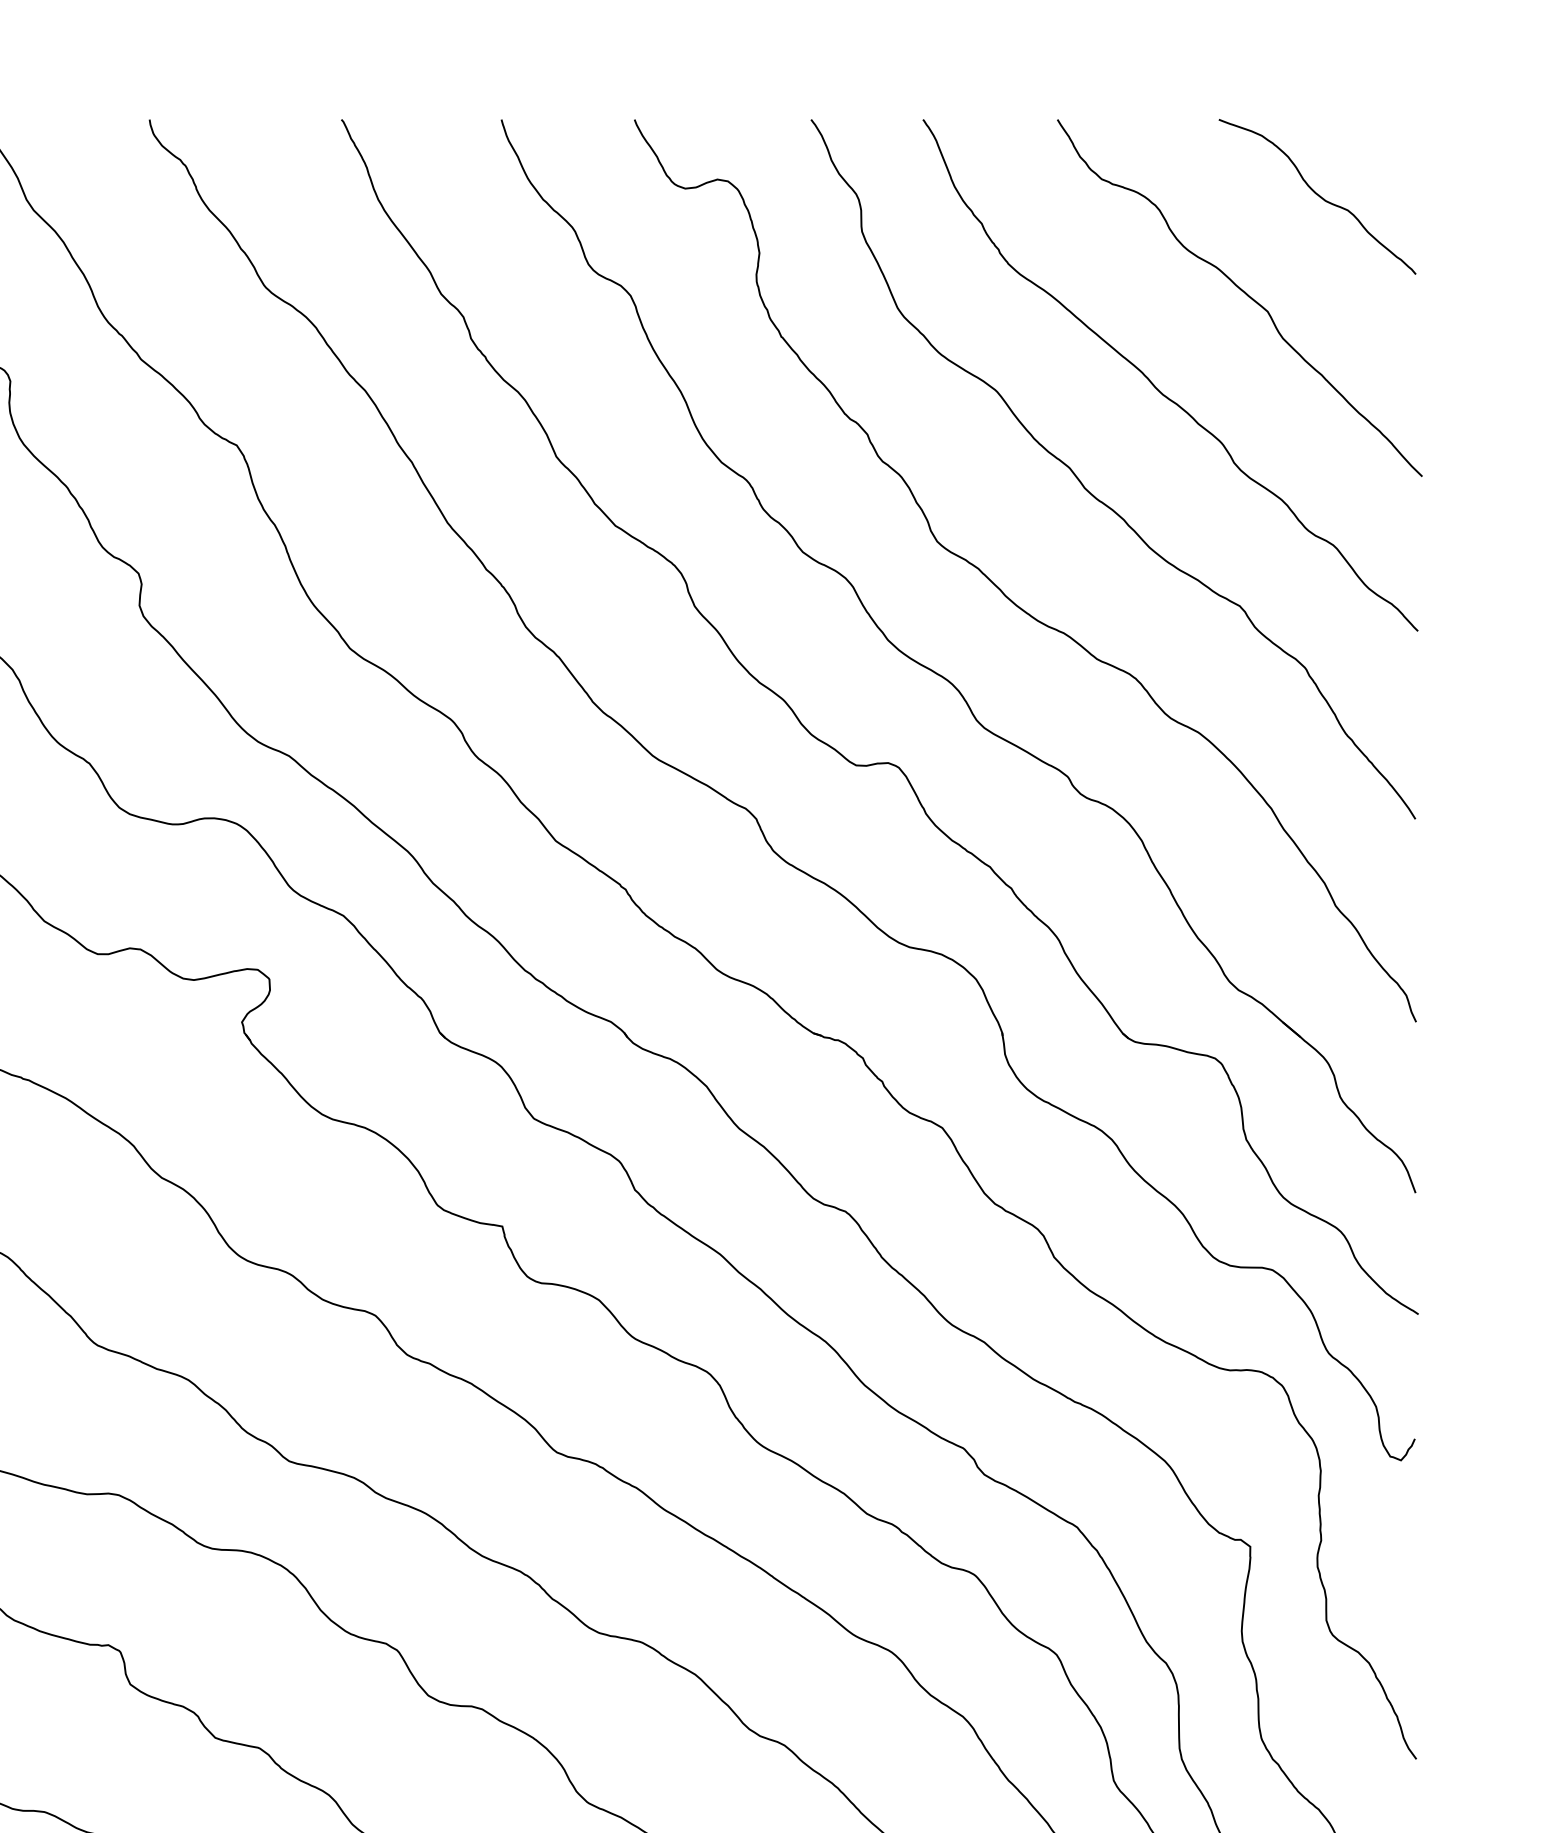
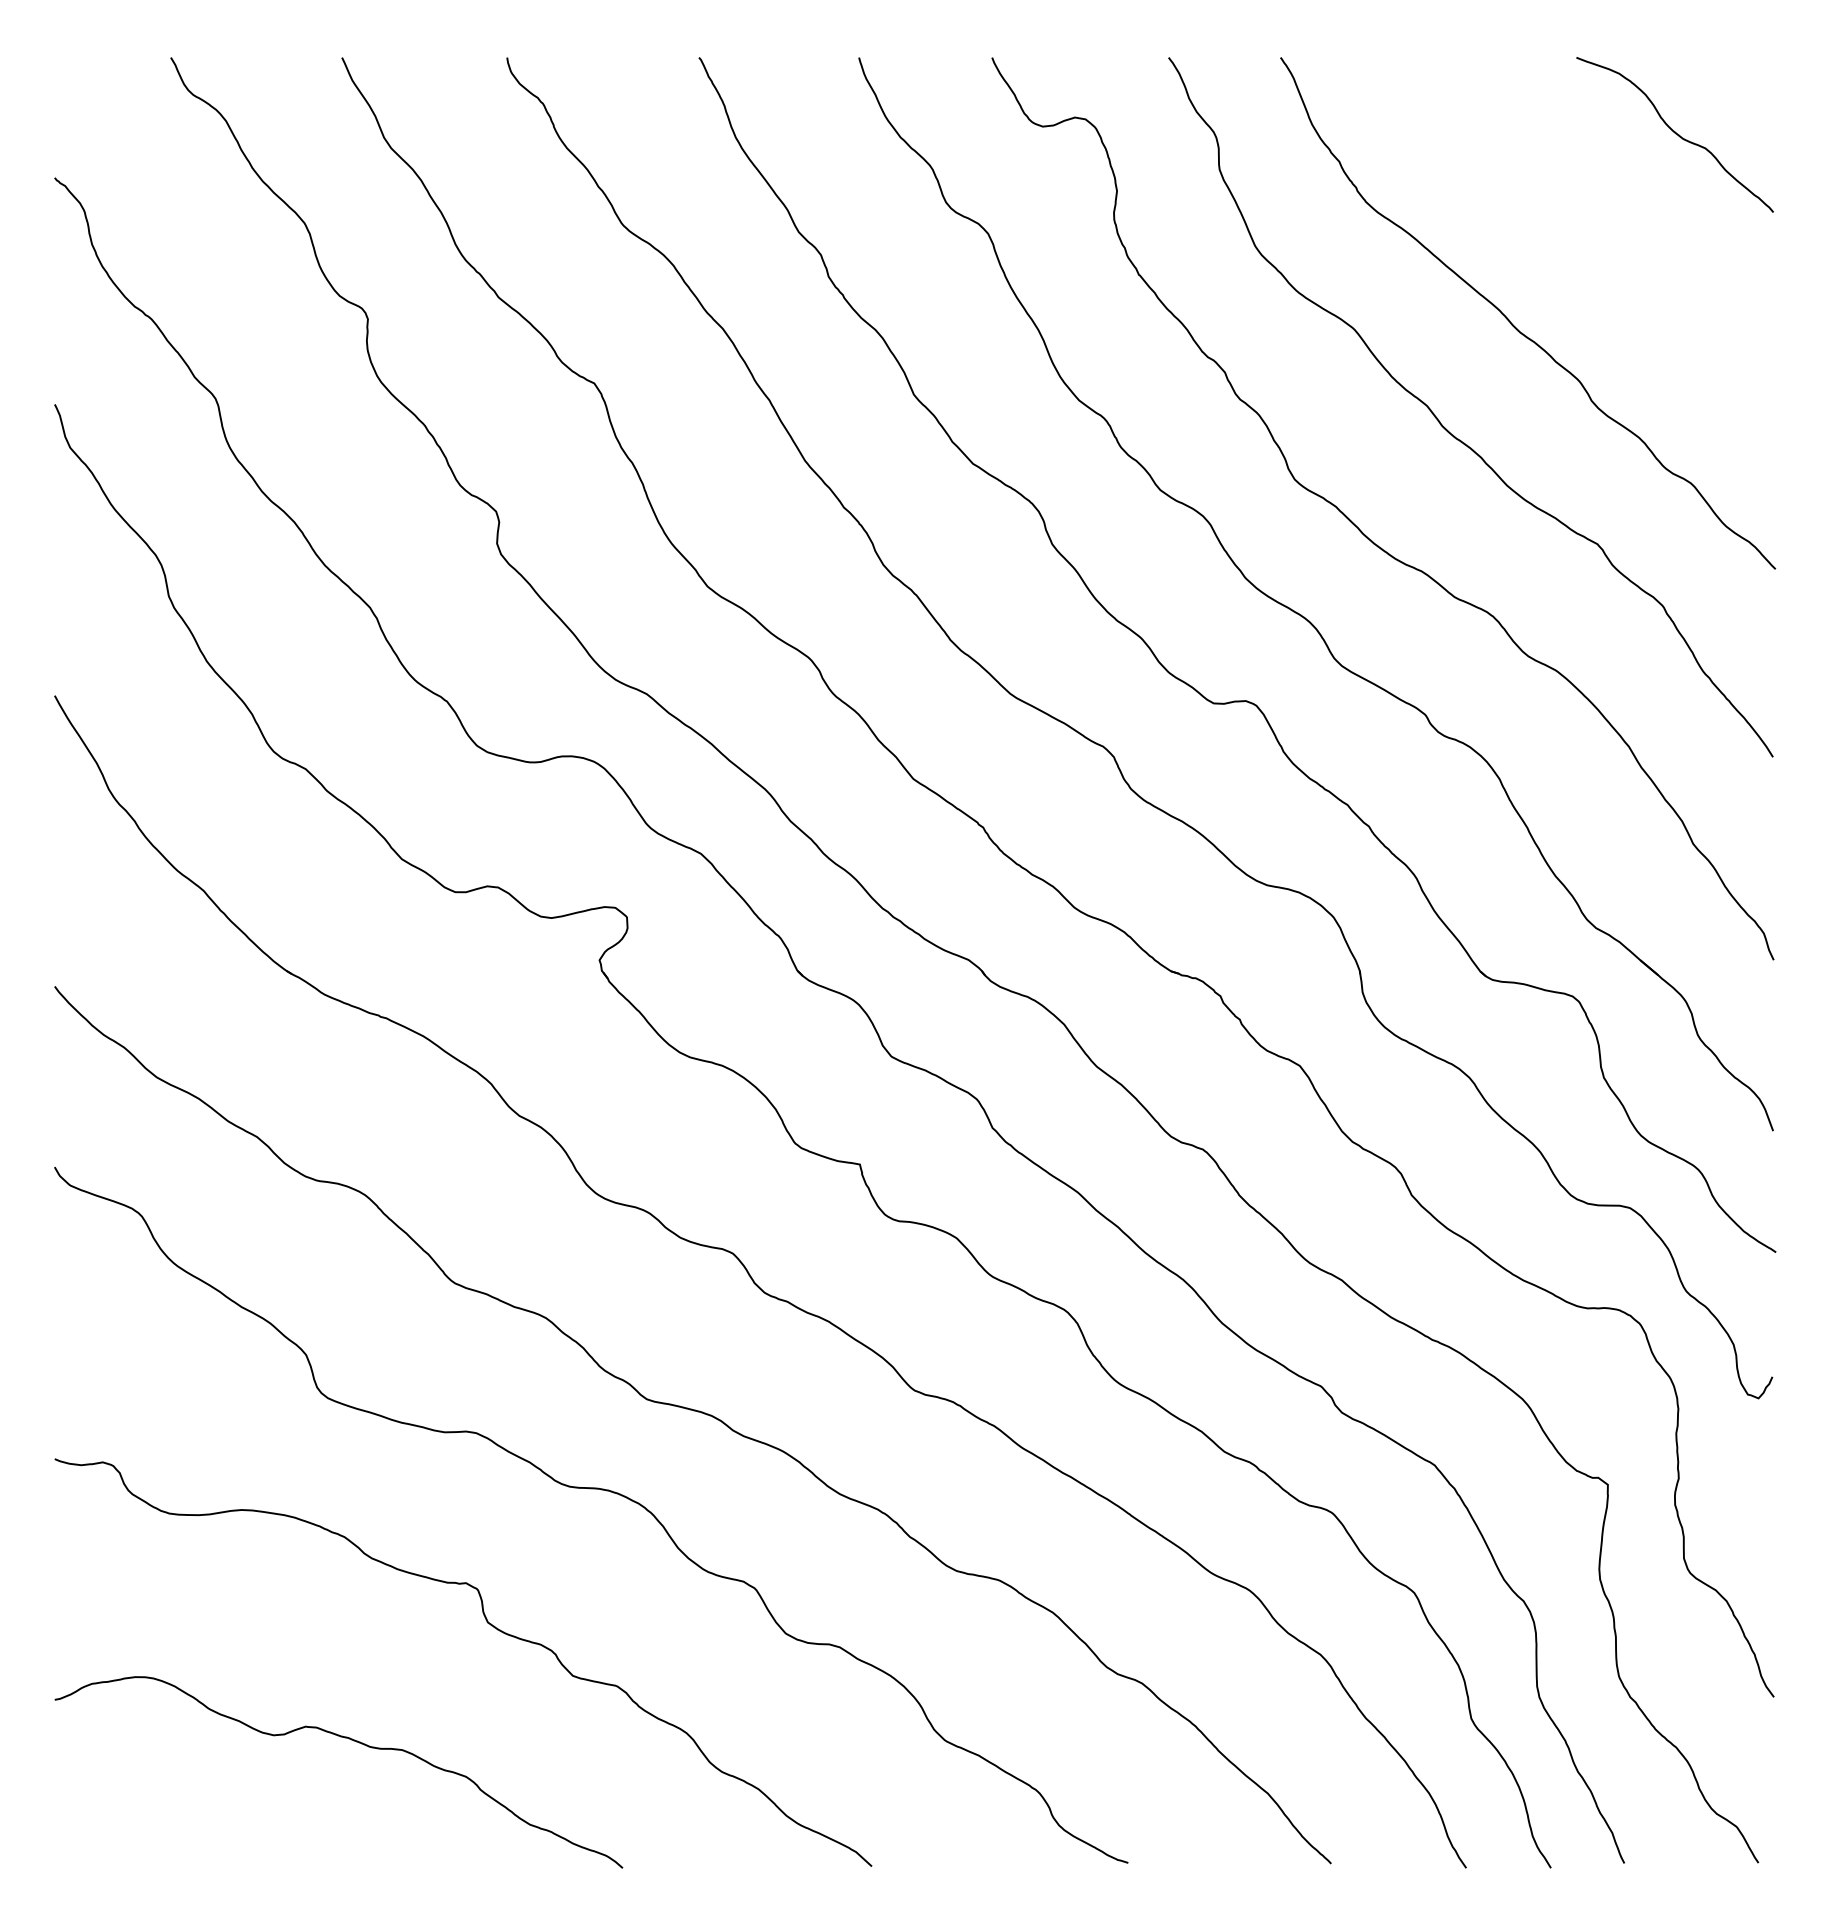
curve: (1243, 293) -> (1601, 231), removed

